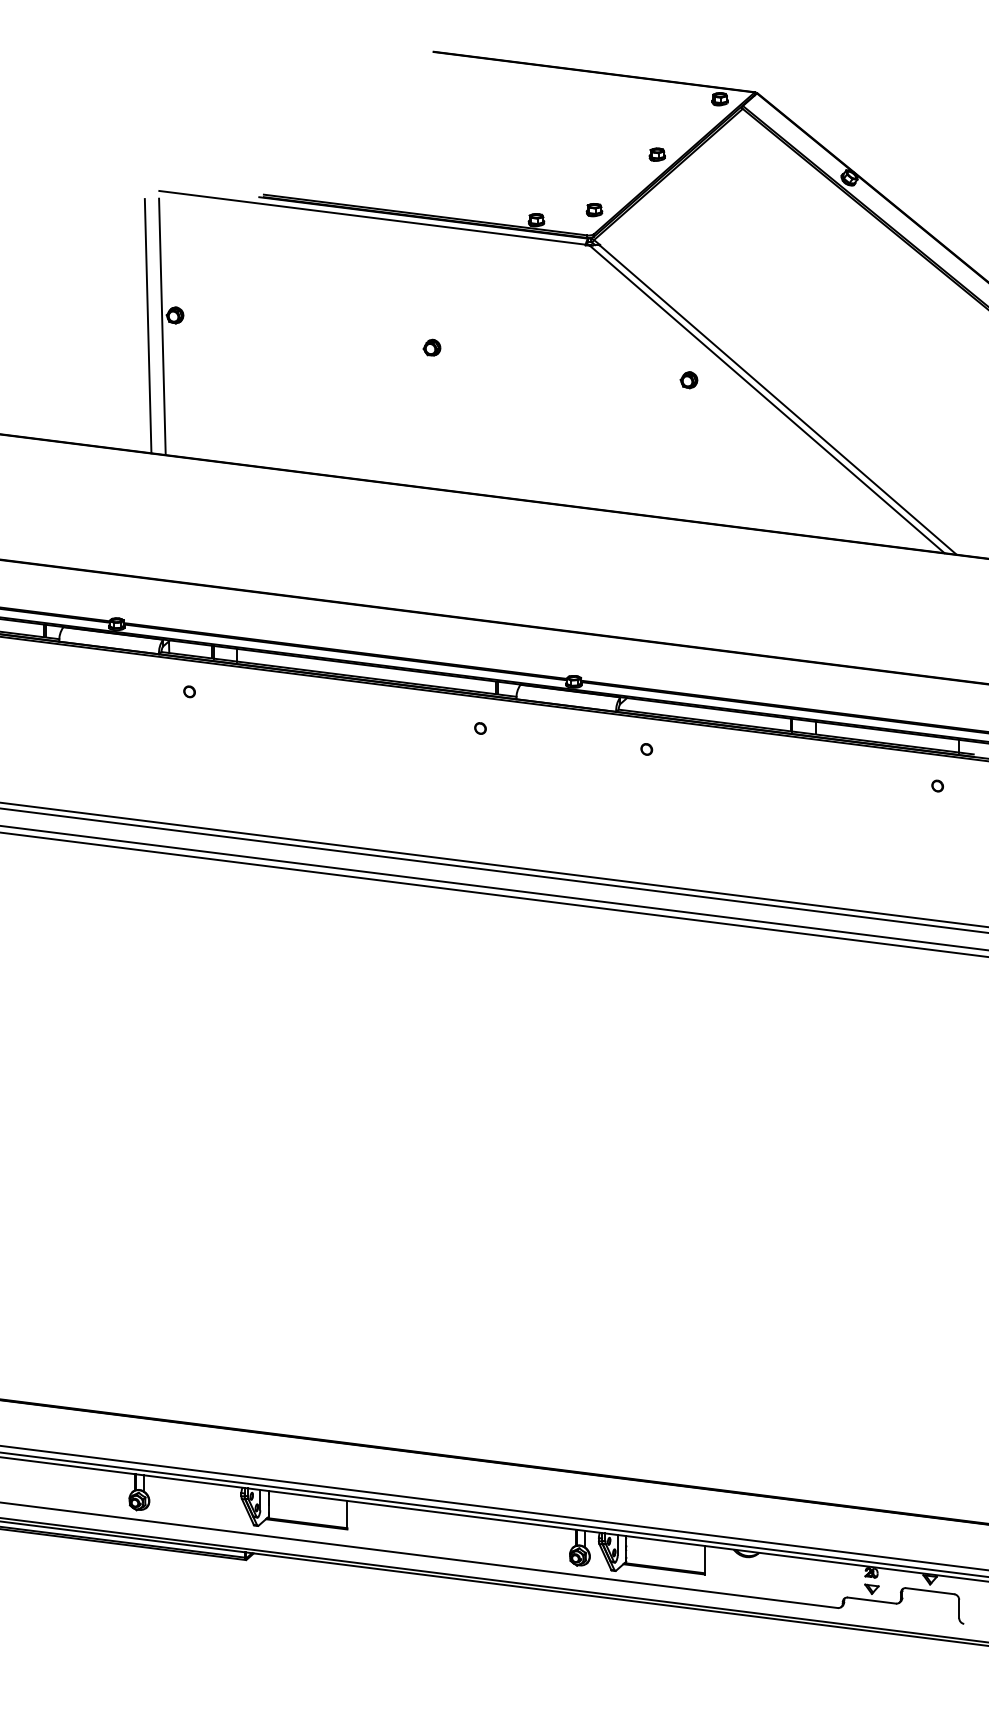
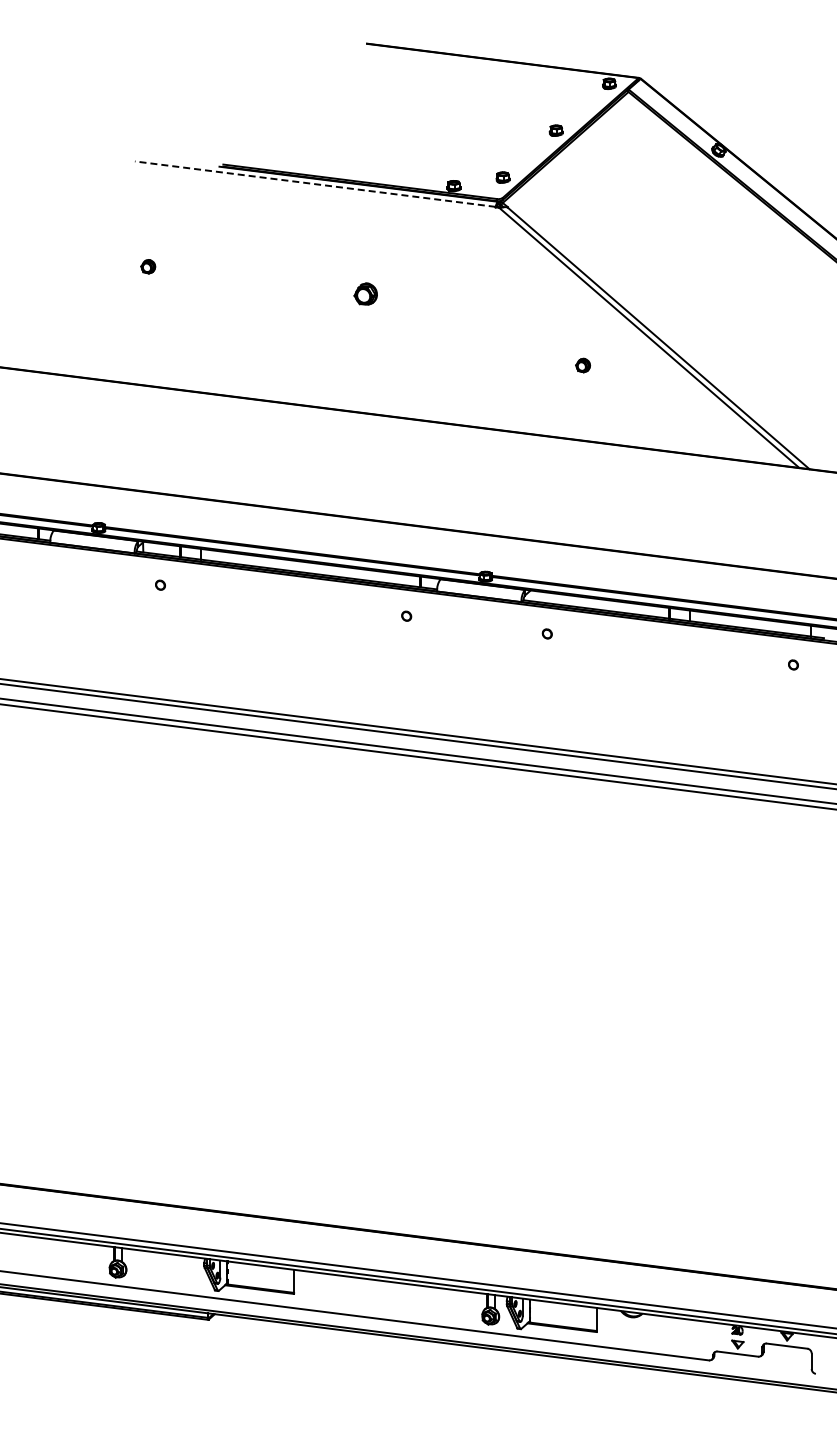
line: (372, 218) -> (315, 184), solid -> dashed
line: (148, 325) -> (125, 275), removed
line: (162, 325) -> (137, 275), removed
part: (431, 347) -> (365, 293), size x1.6
part: (689, 380) -> (583, 365), moved

